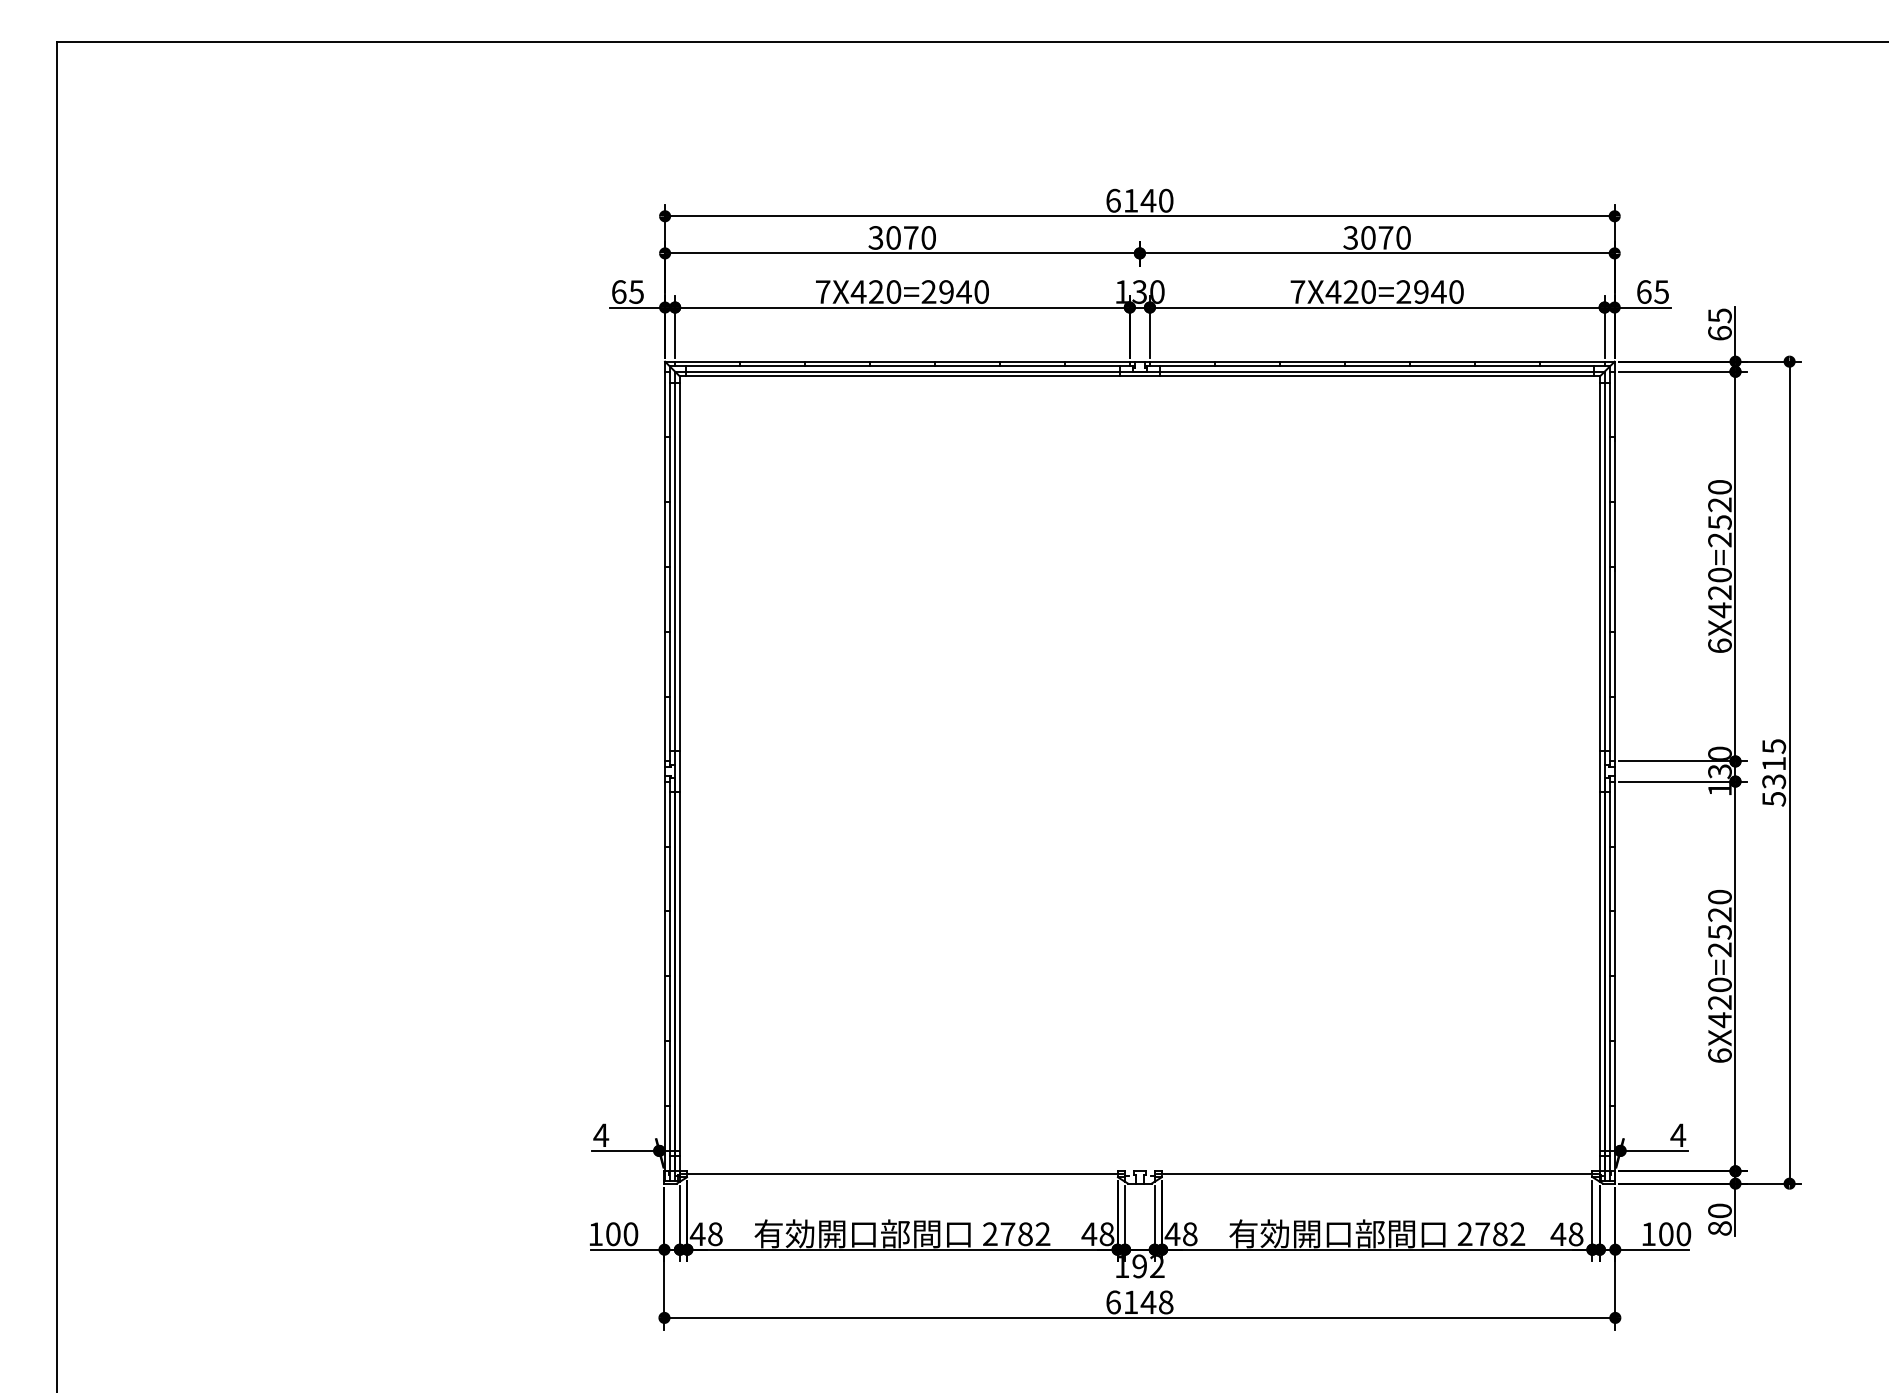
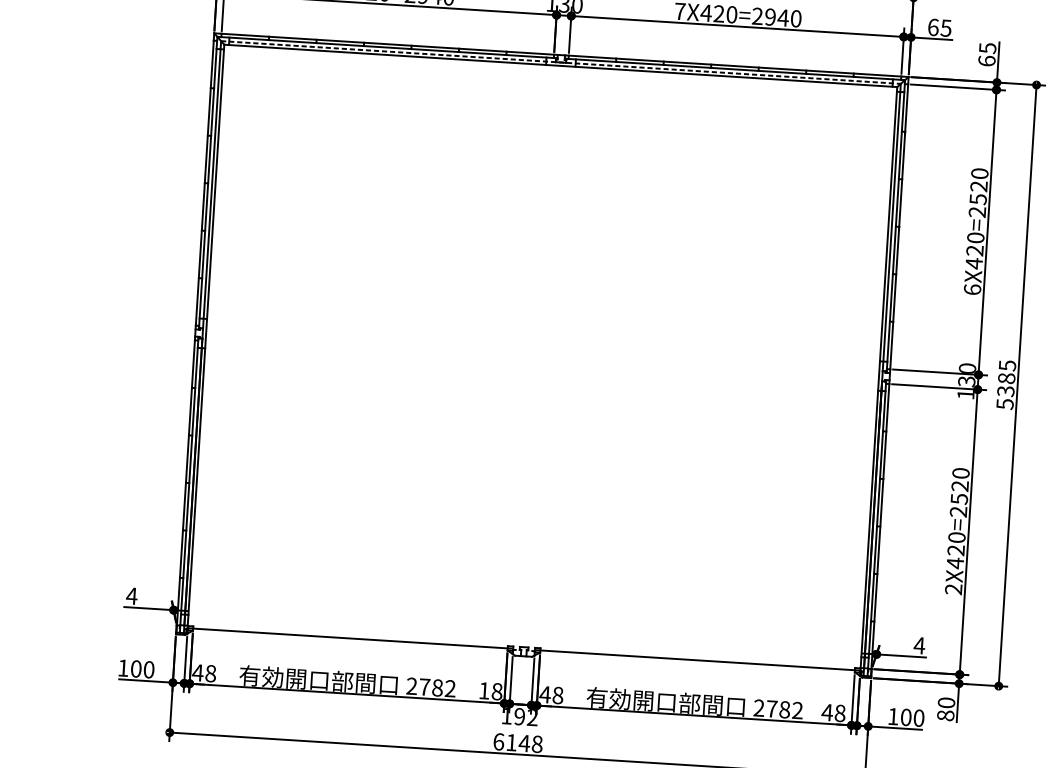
line: (1139, 371) -> (560, 62), solid -> dashed
text: (1774, 763) -> (1007, 378), 5315 -> 5385
text: (1719, 1055) -> (953, 589), 6X420=2520 -> 2X420=2520
text: (1089, 1233) -> (484, 690), 48 -> 18

